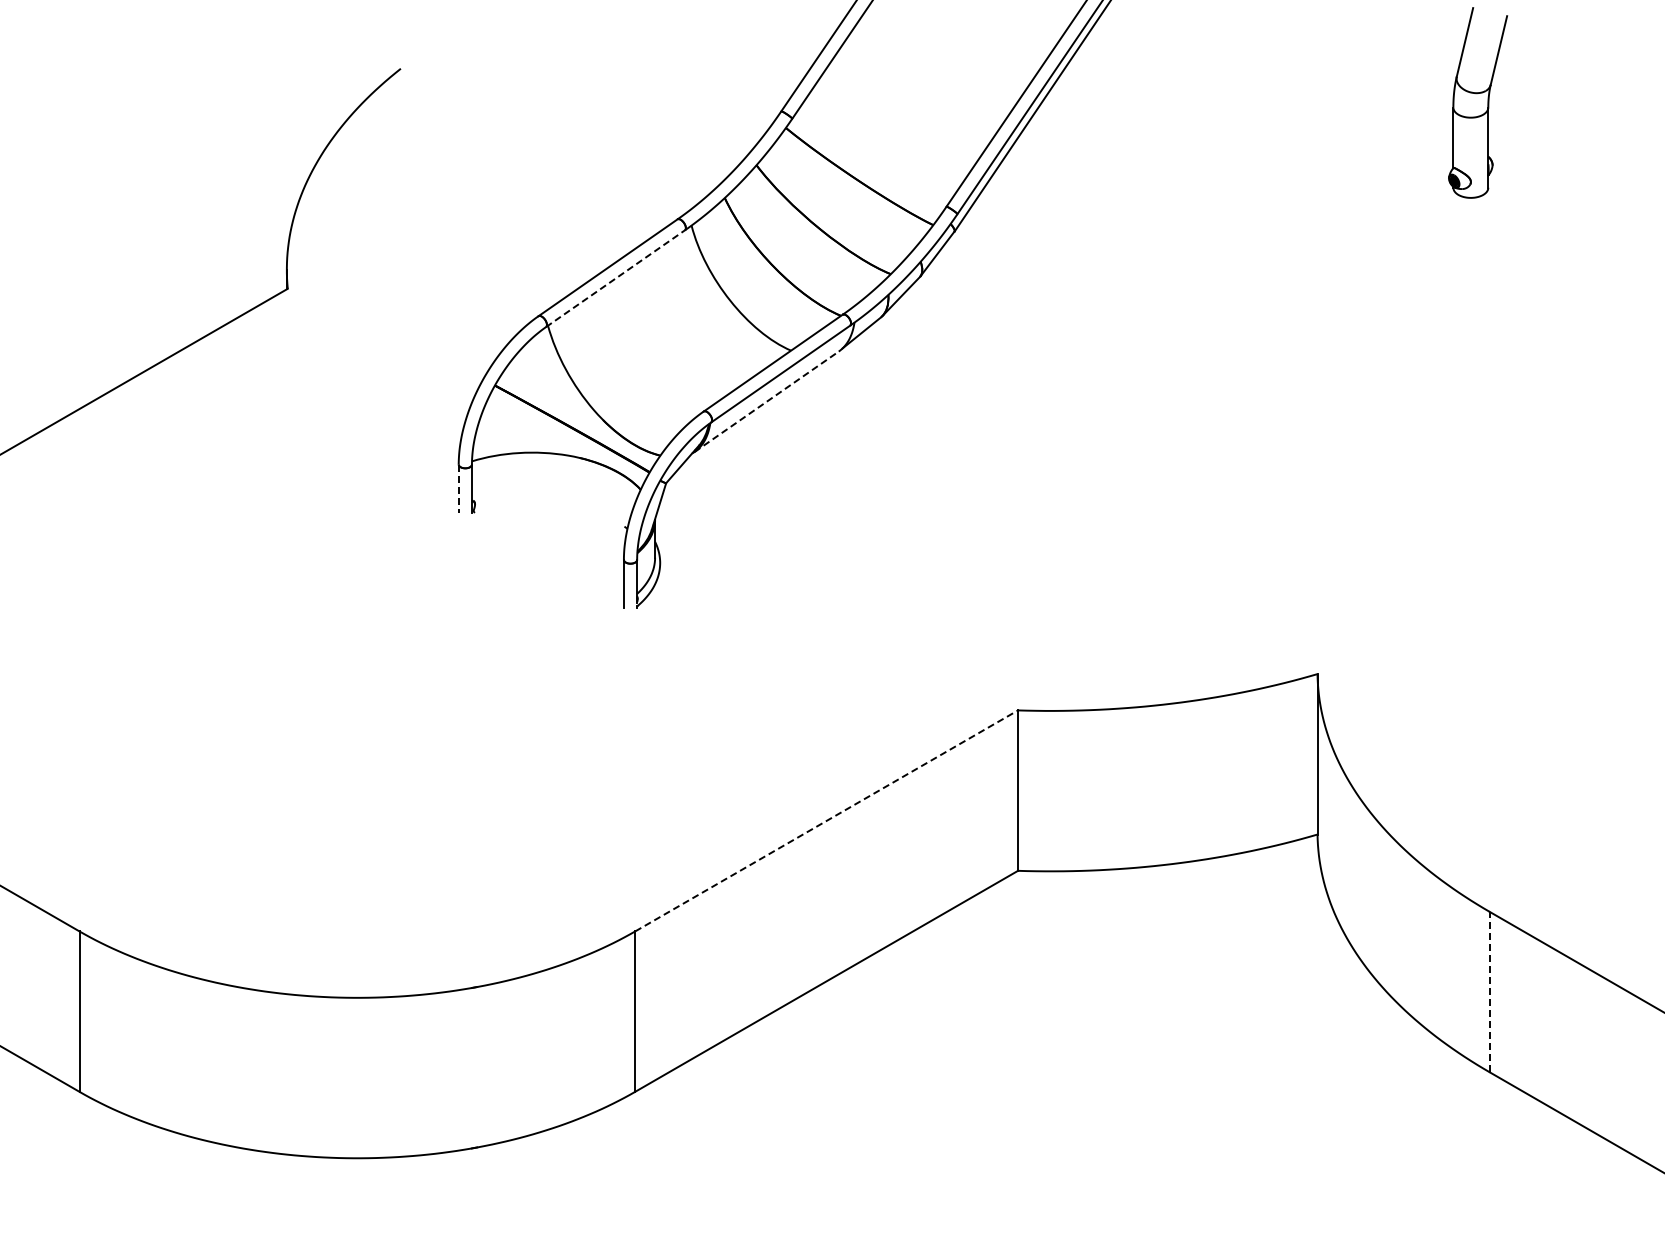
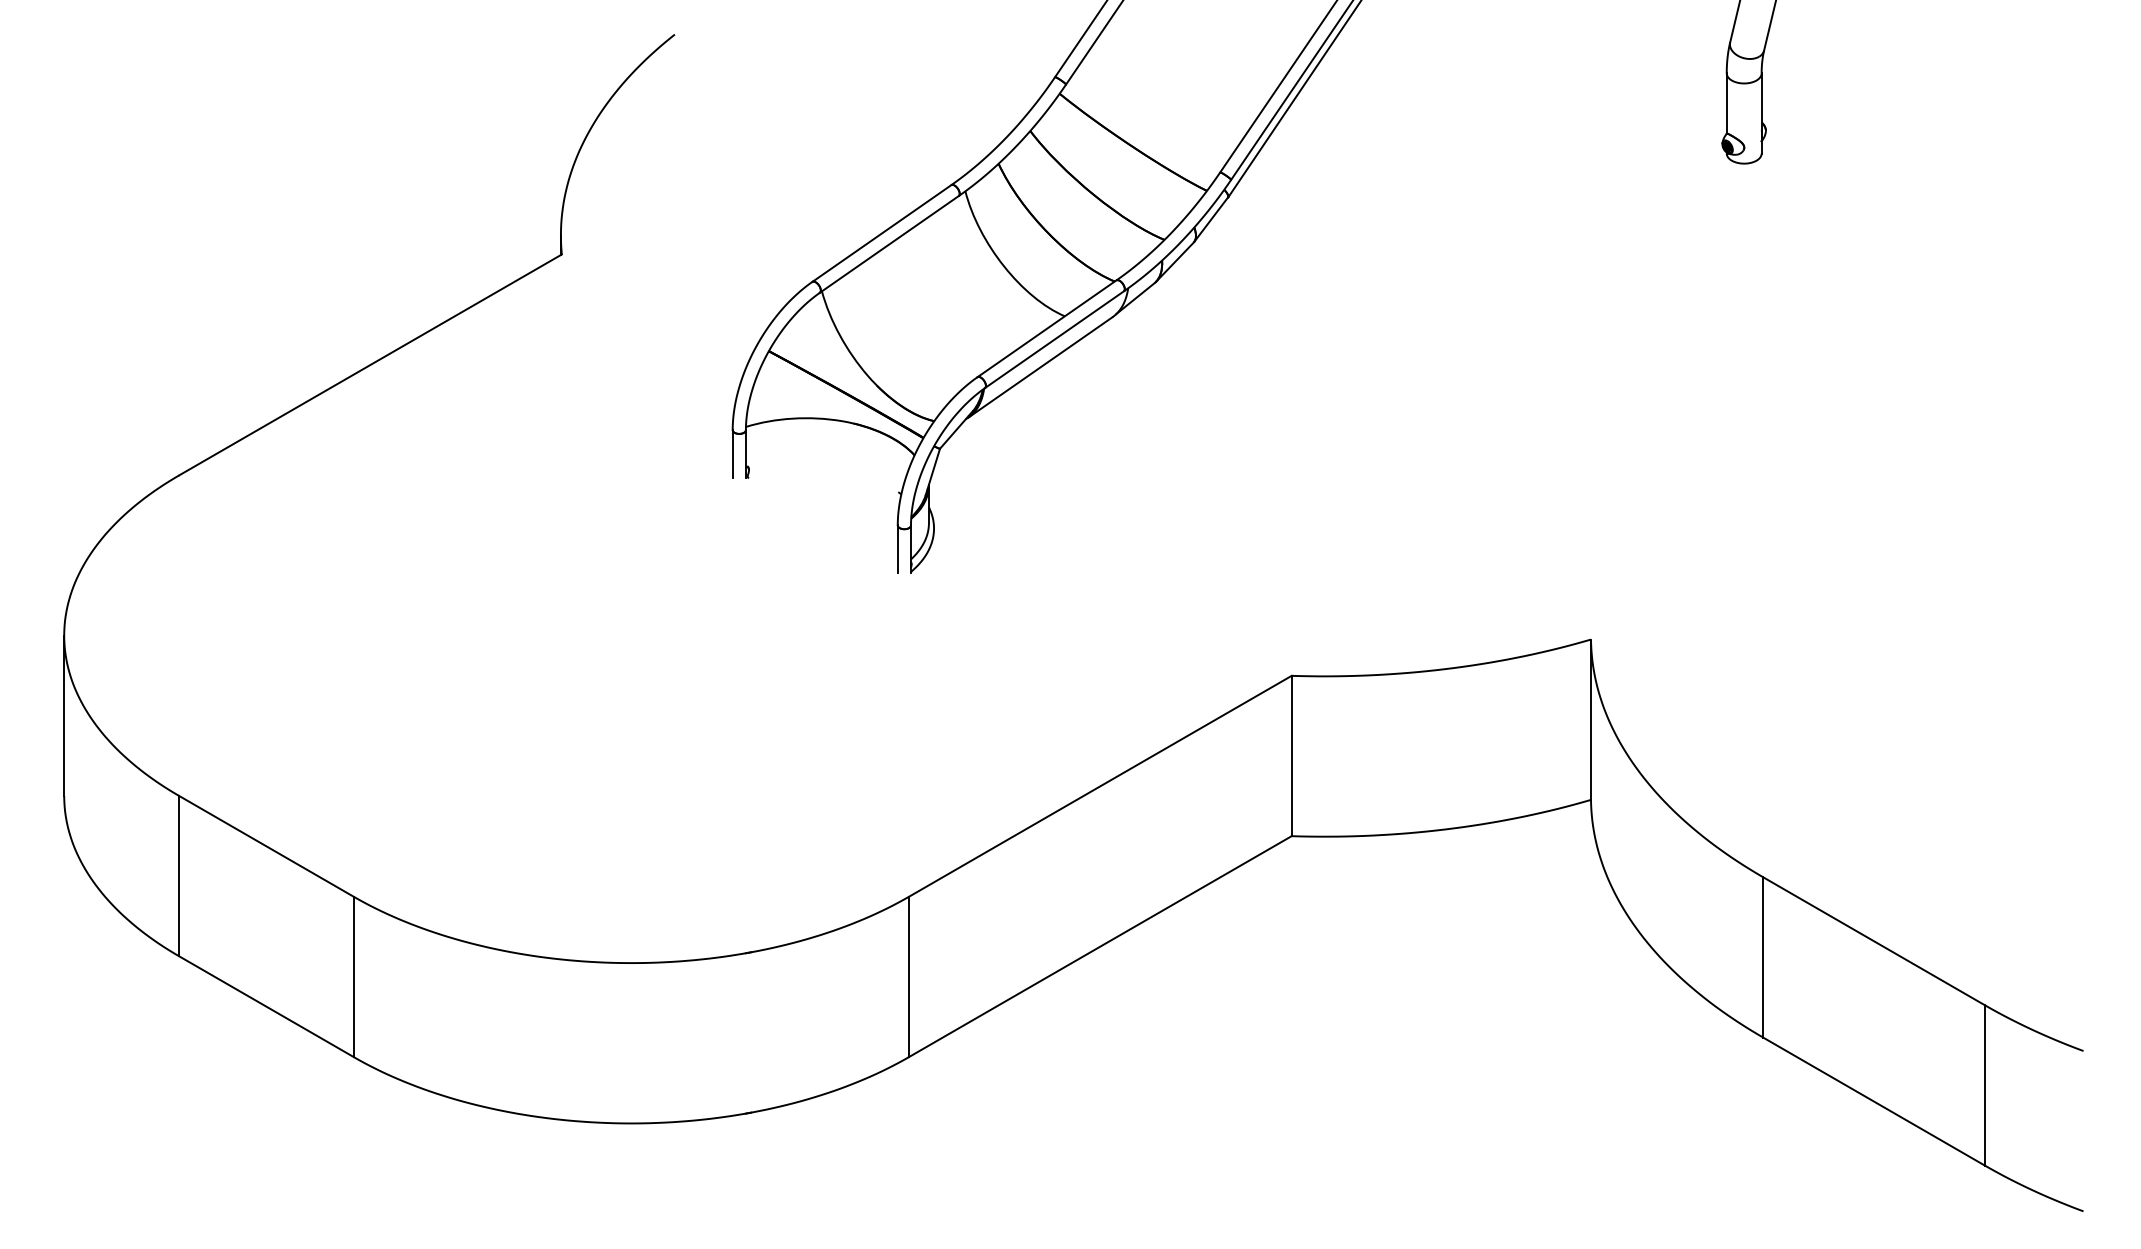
line: (615, 278) -> (889, 244), dashed -> solid
line: (766, 401) -> (1040, 367), dashed -> solid
line: (458, 488) -> (732, 454), dashed -> solid
line: (826, 821) -> (1100, 786), dashed -> solid
line: (1490, 991) -> (1763, 956), dashed -> solid

